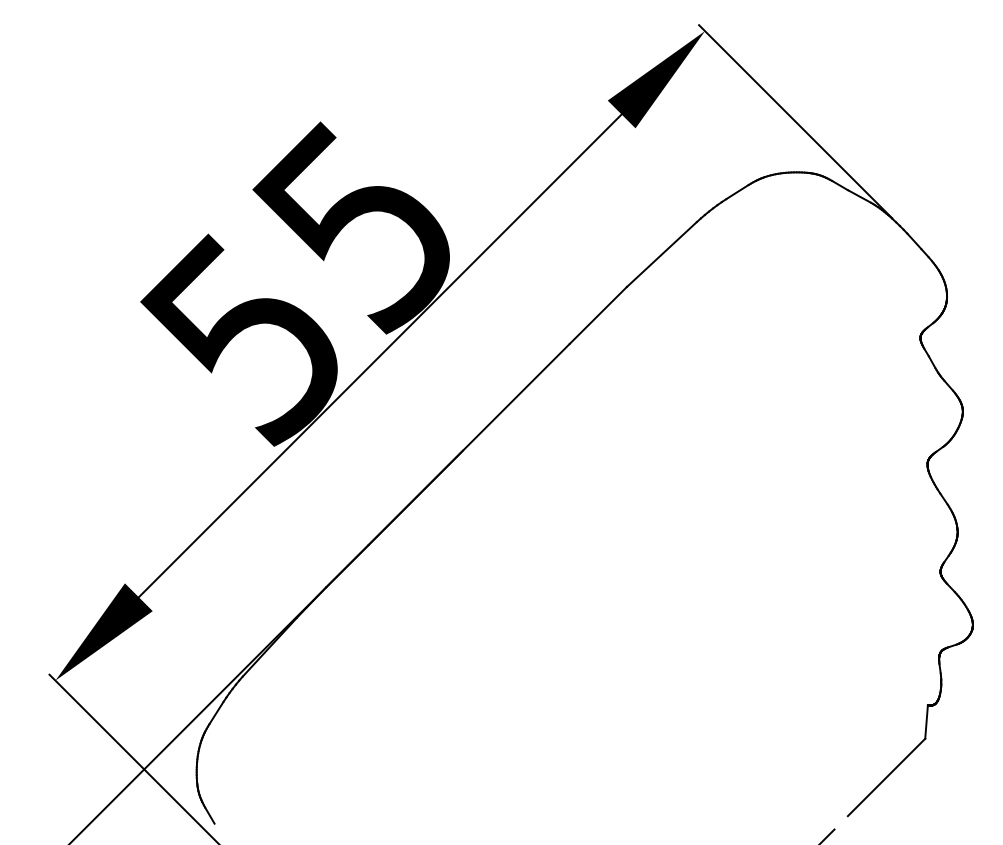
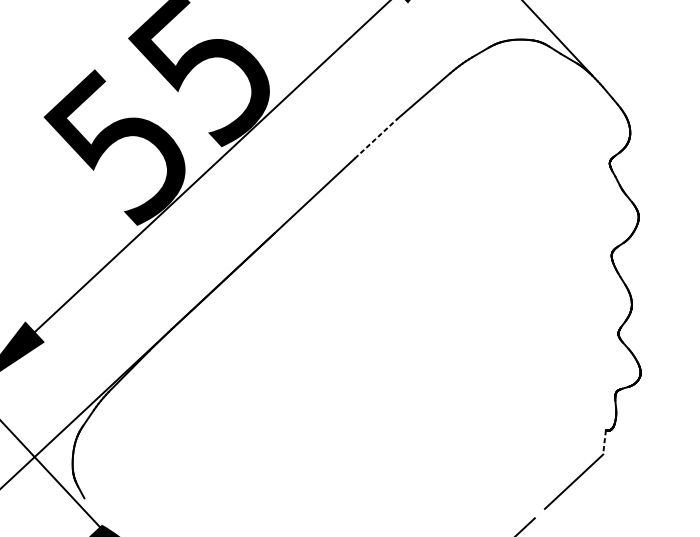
line: (598, 315) -> (376, 138), solid -> dashed
line: (926, 721) -> (604, 442), solid -> dashed

